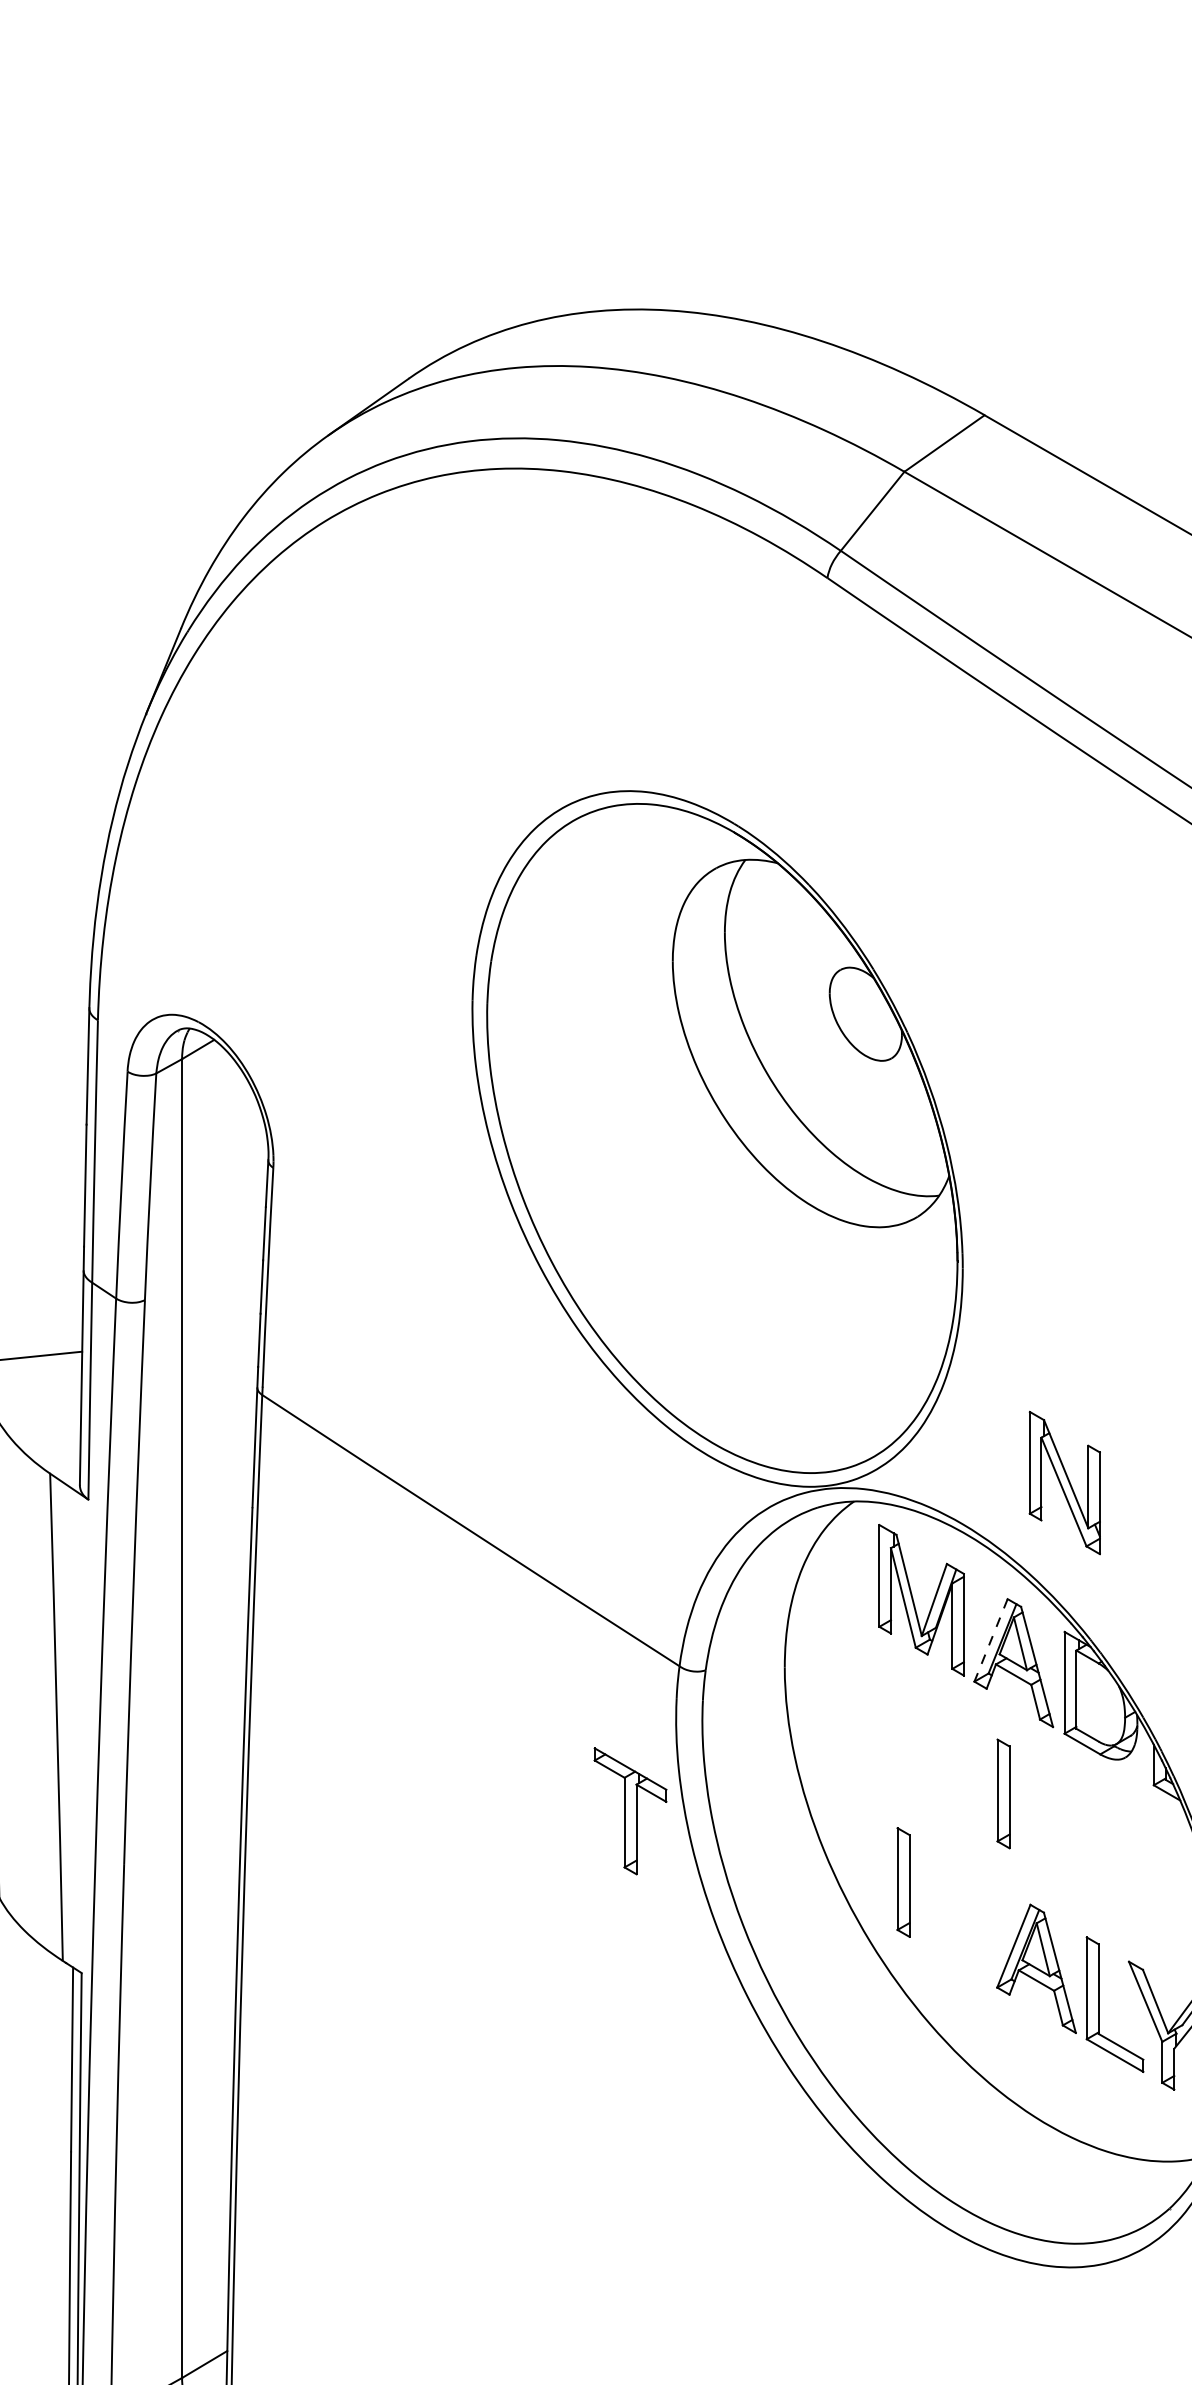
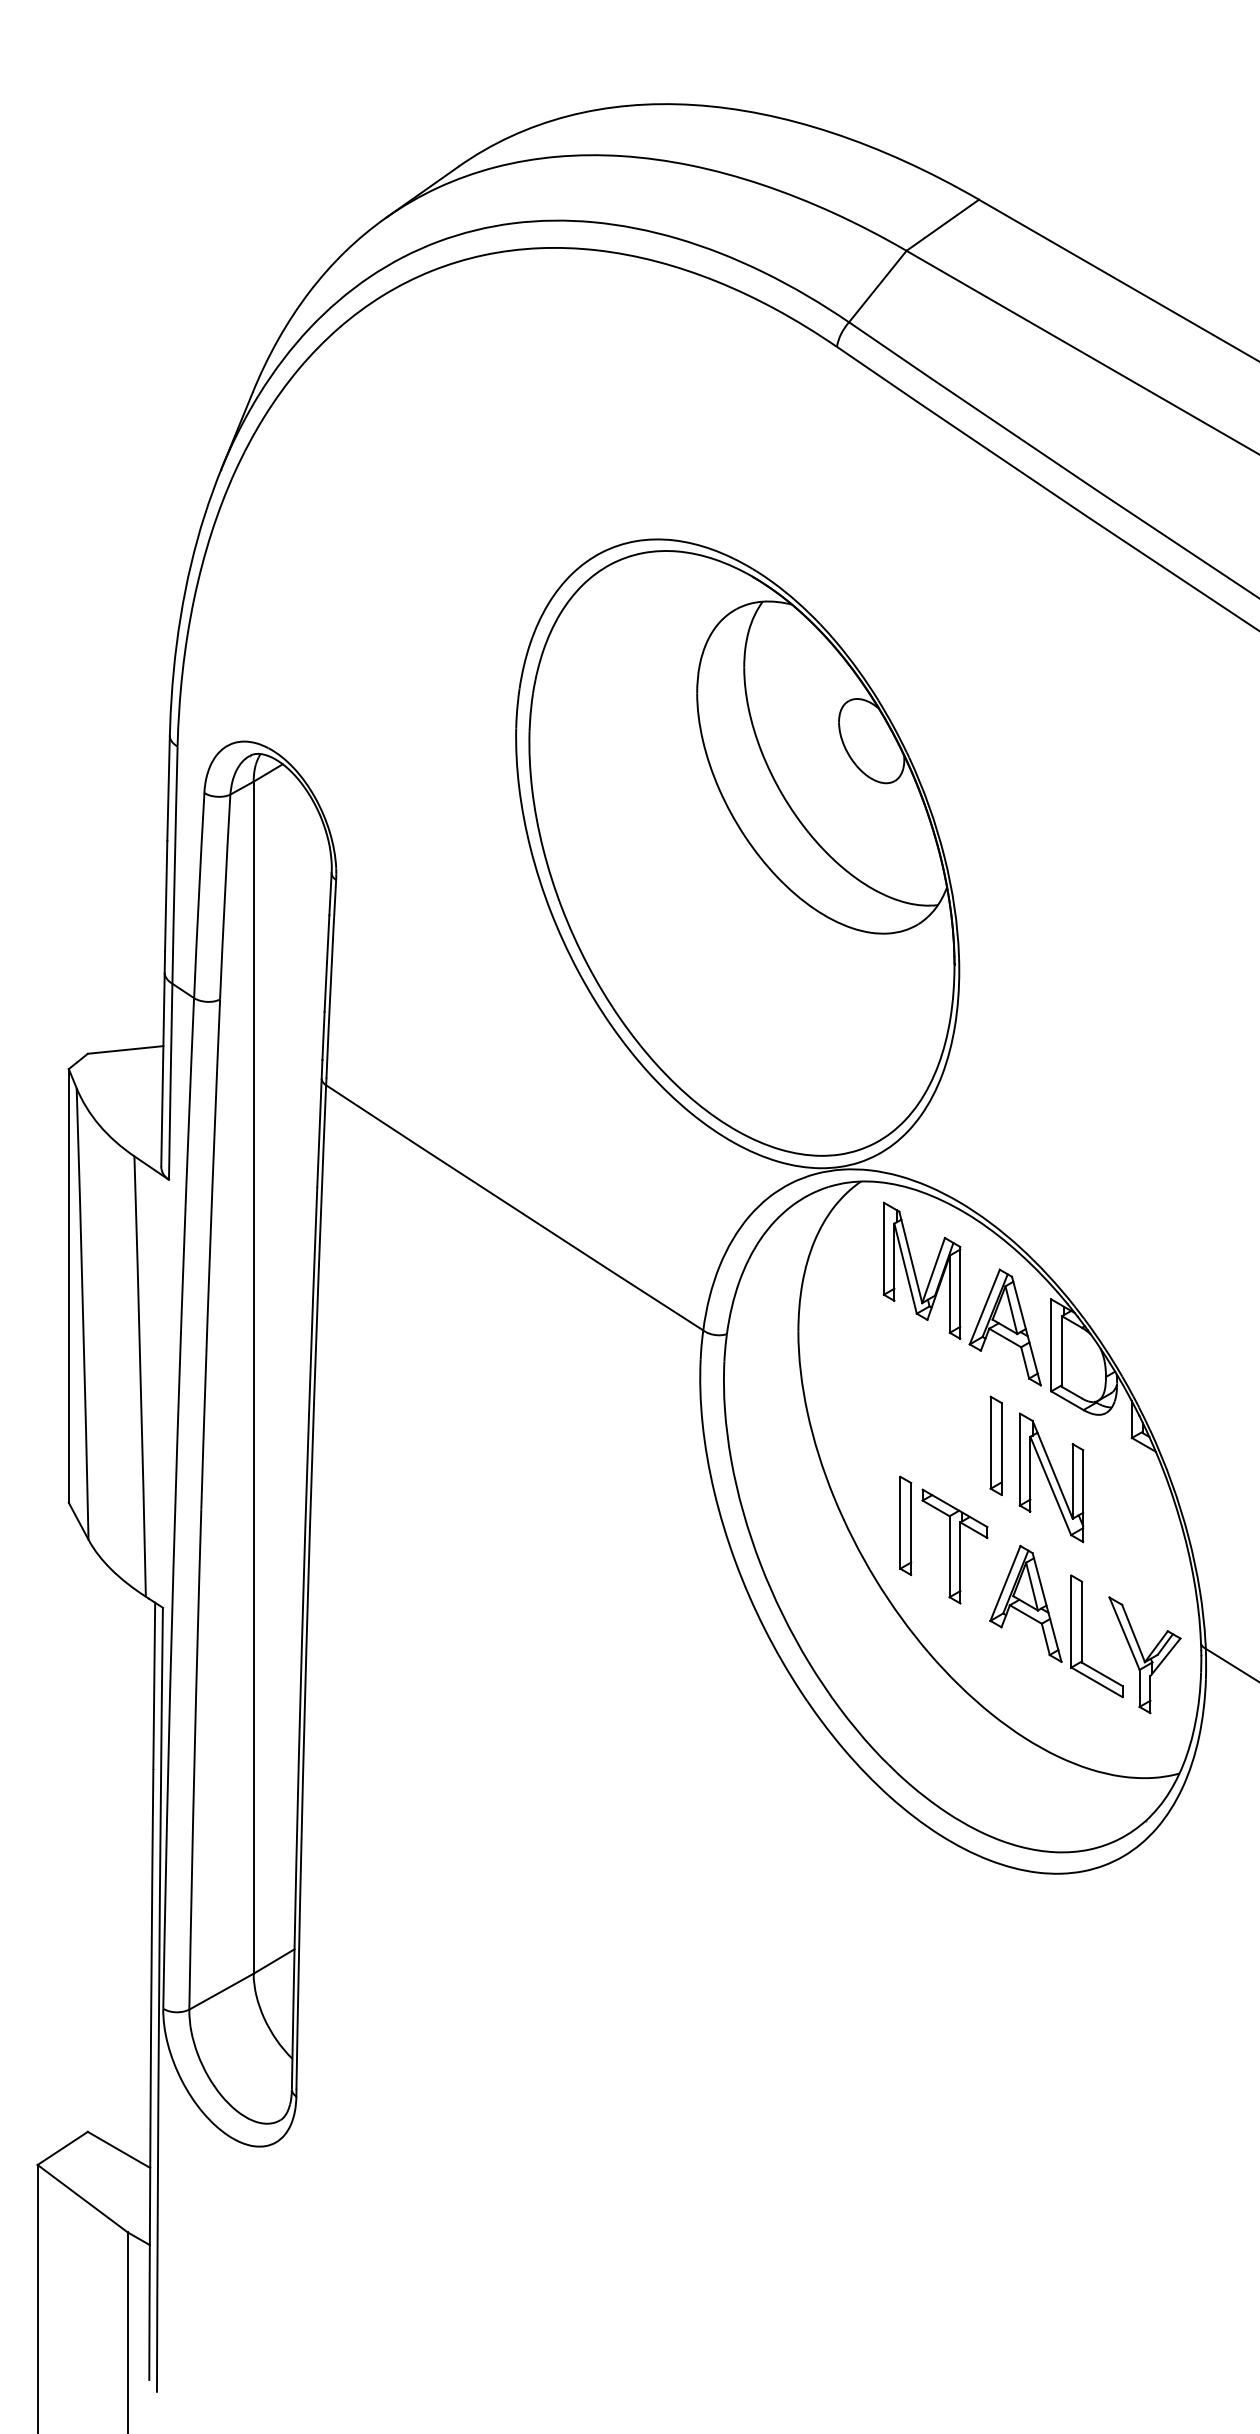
part: (1064, 1482) -> (1051, 1477), moved
line: (990, 1640) -> (984, 1307), dashed -> solid
part: (629, 1811) -> (954, 1546), moved

